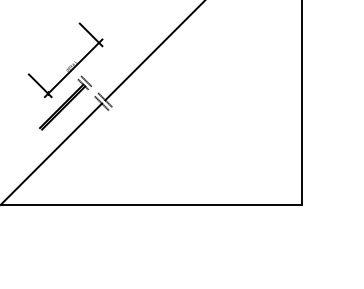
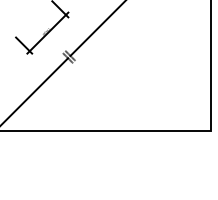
part: (65, 102) -> (42, 57), removed

